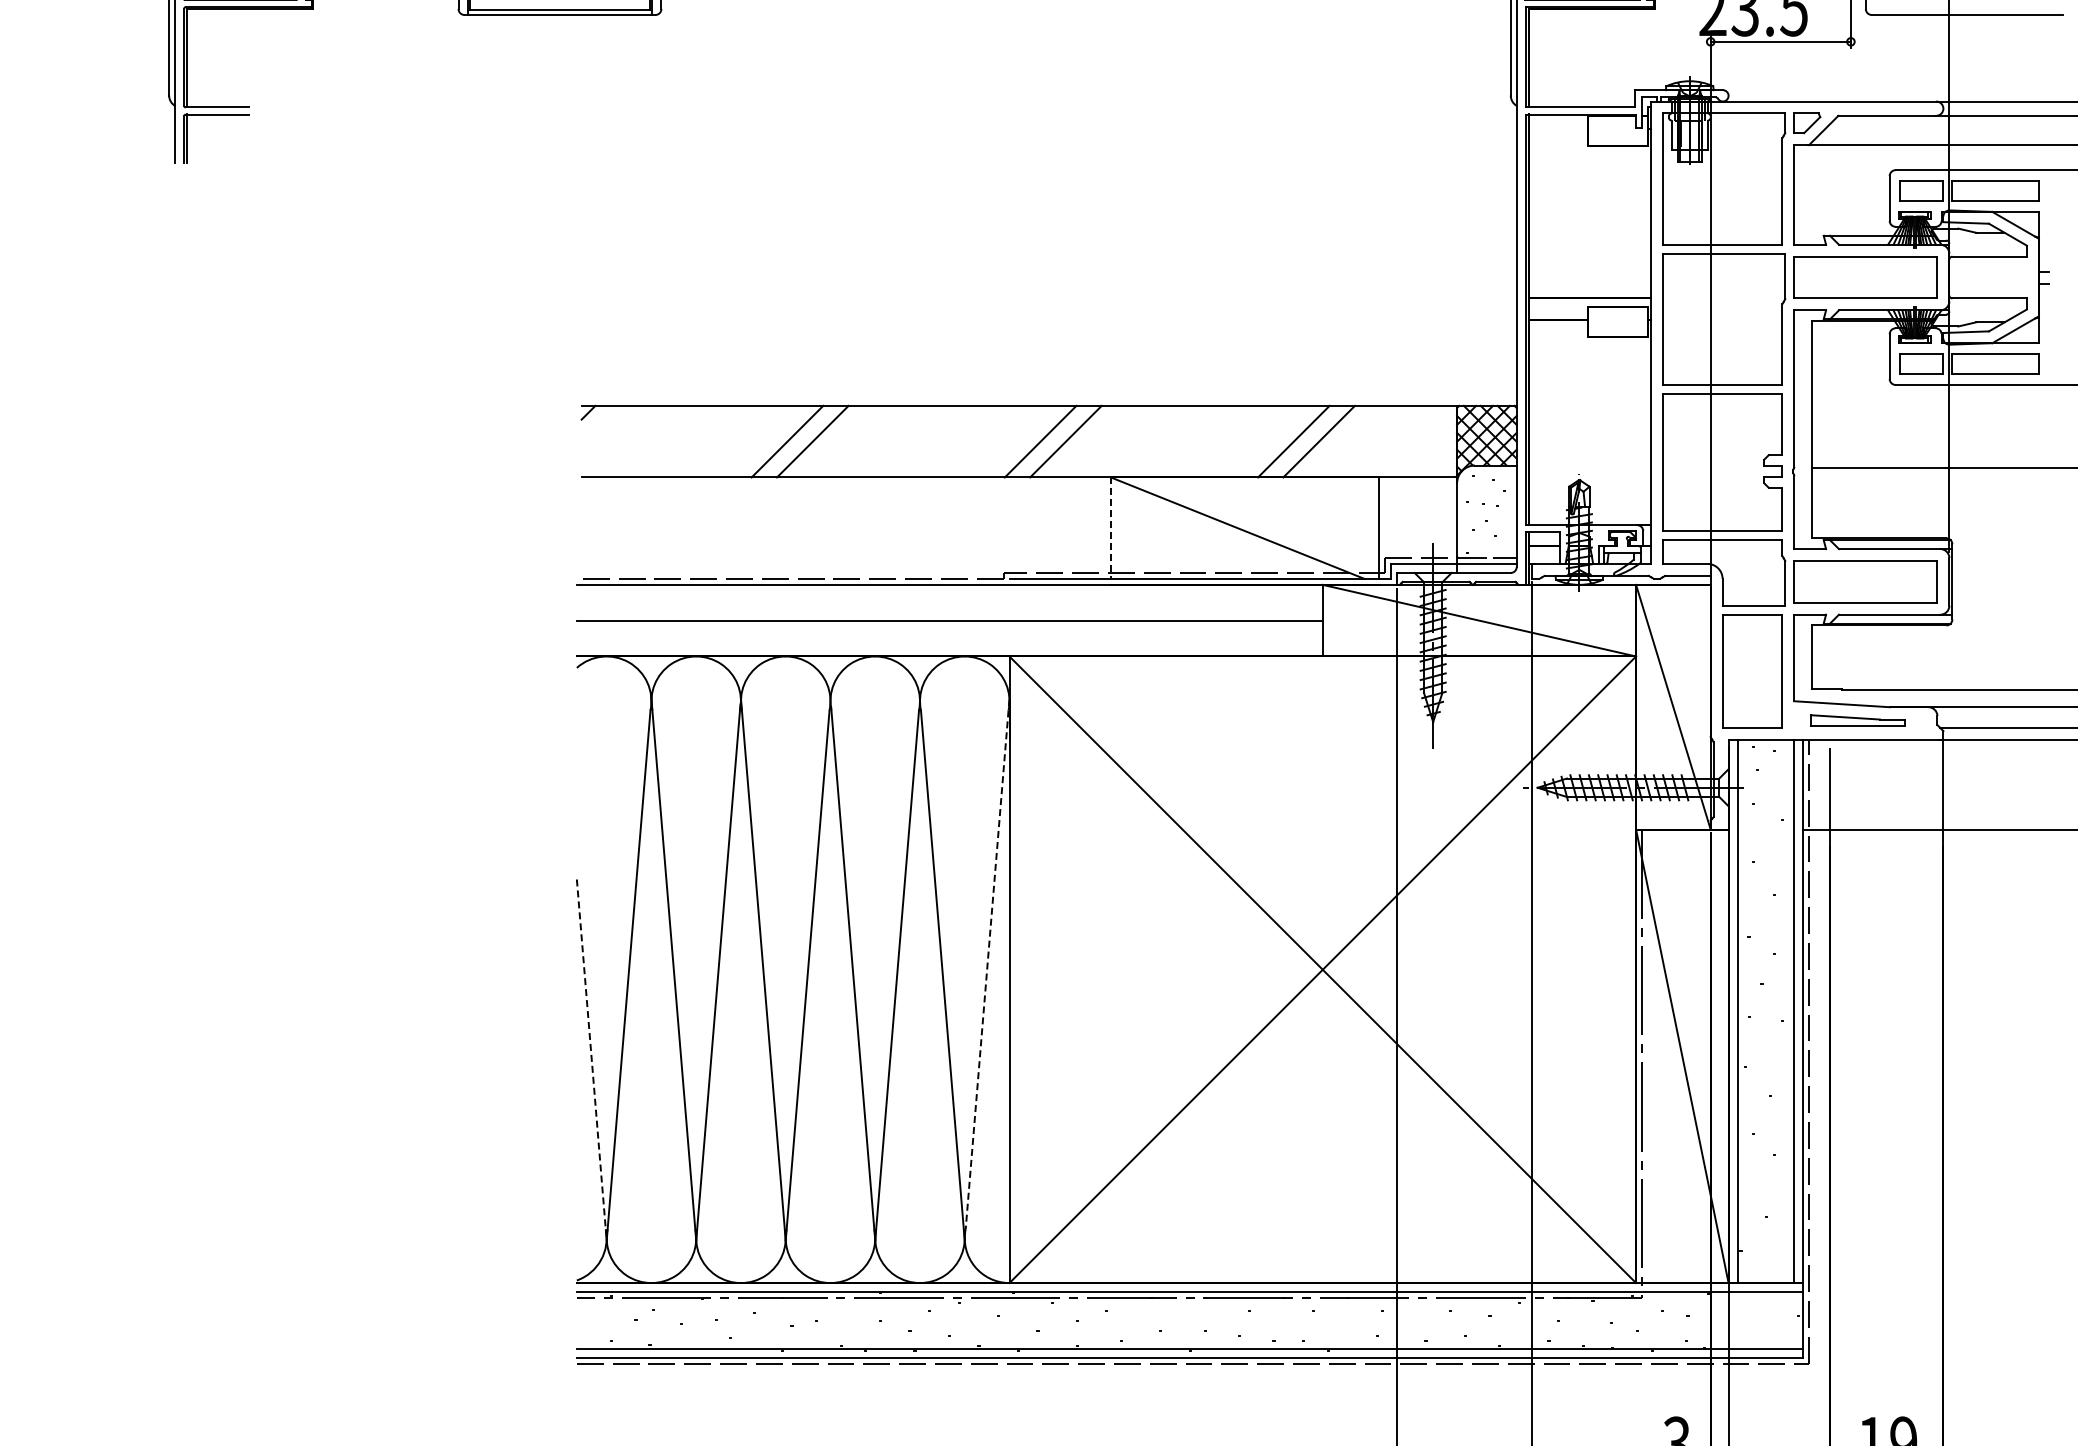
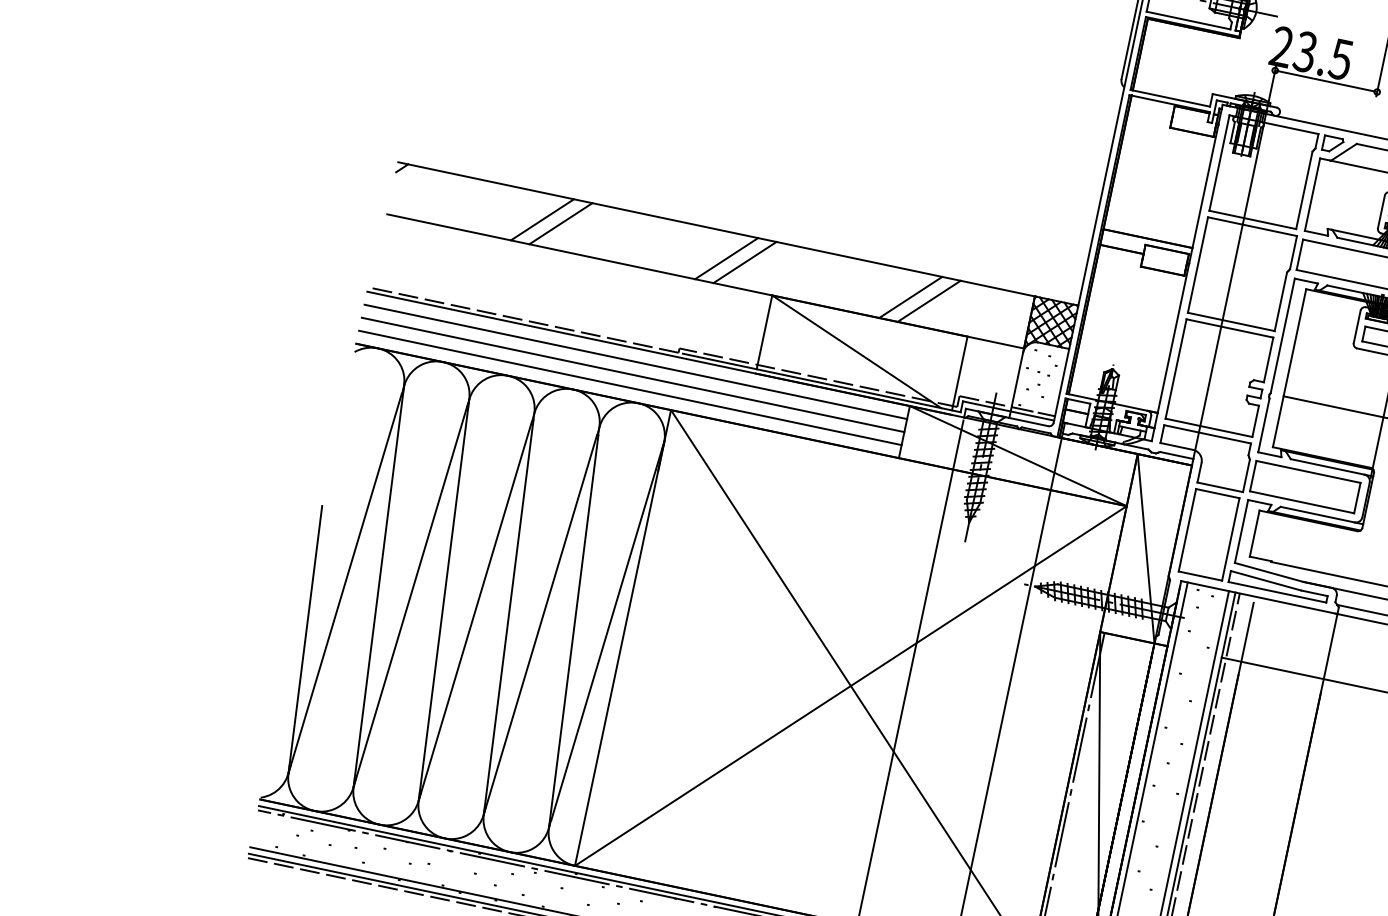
line: (1110, 528) -> (764, 332), dashed -> solid
line: (949, 602) -> (635, 361), added
line: (949, 638) -> (630, 387), added
part: (1858, 720) -> (1278, 586), size x1.43
line: (987, 964) -> (607, 630), dashed -> solid
line: (591, 1060) -> (305, 639), dashed -> solid

